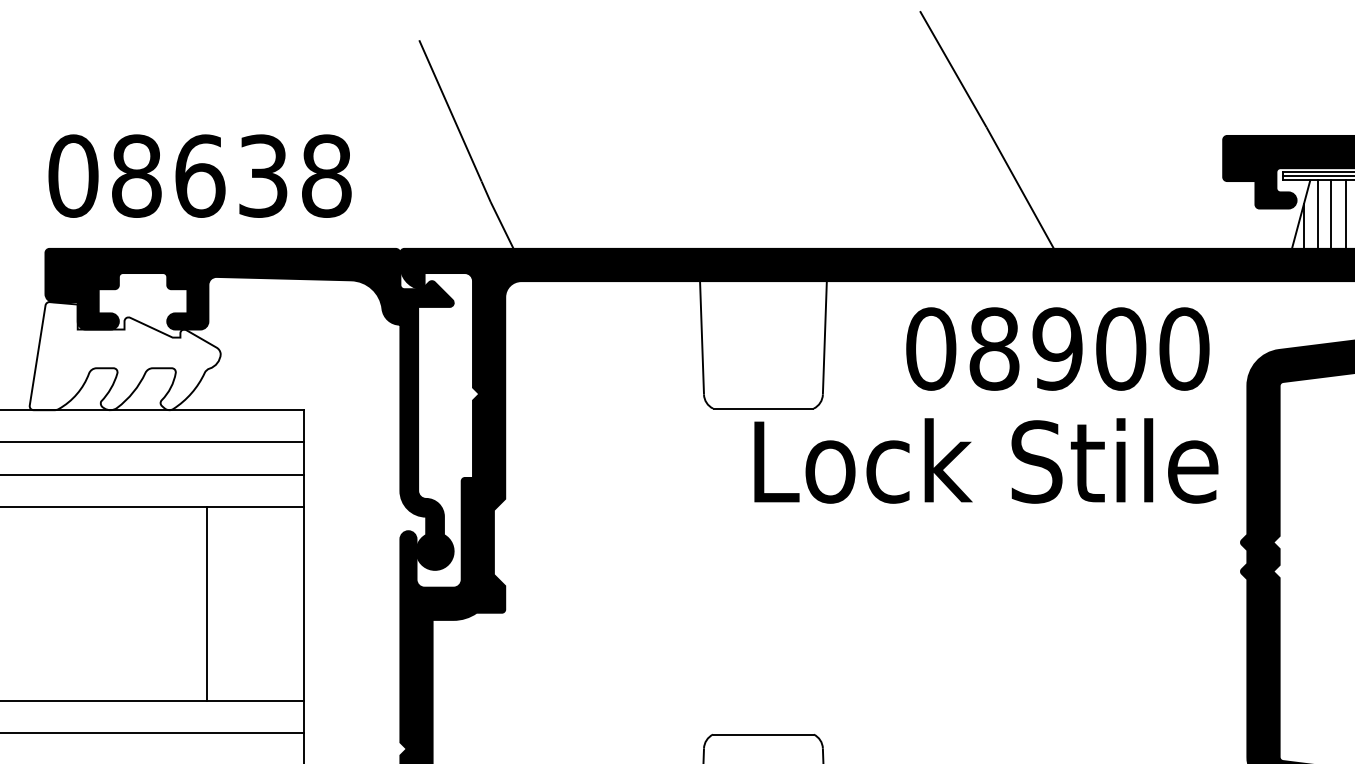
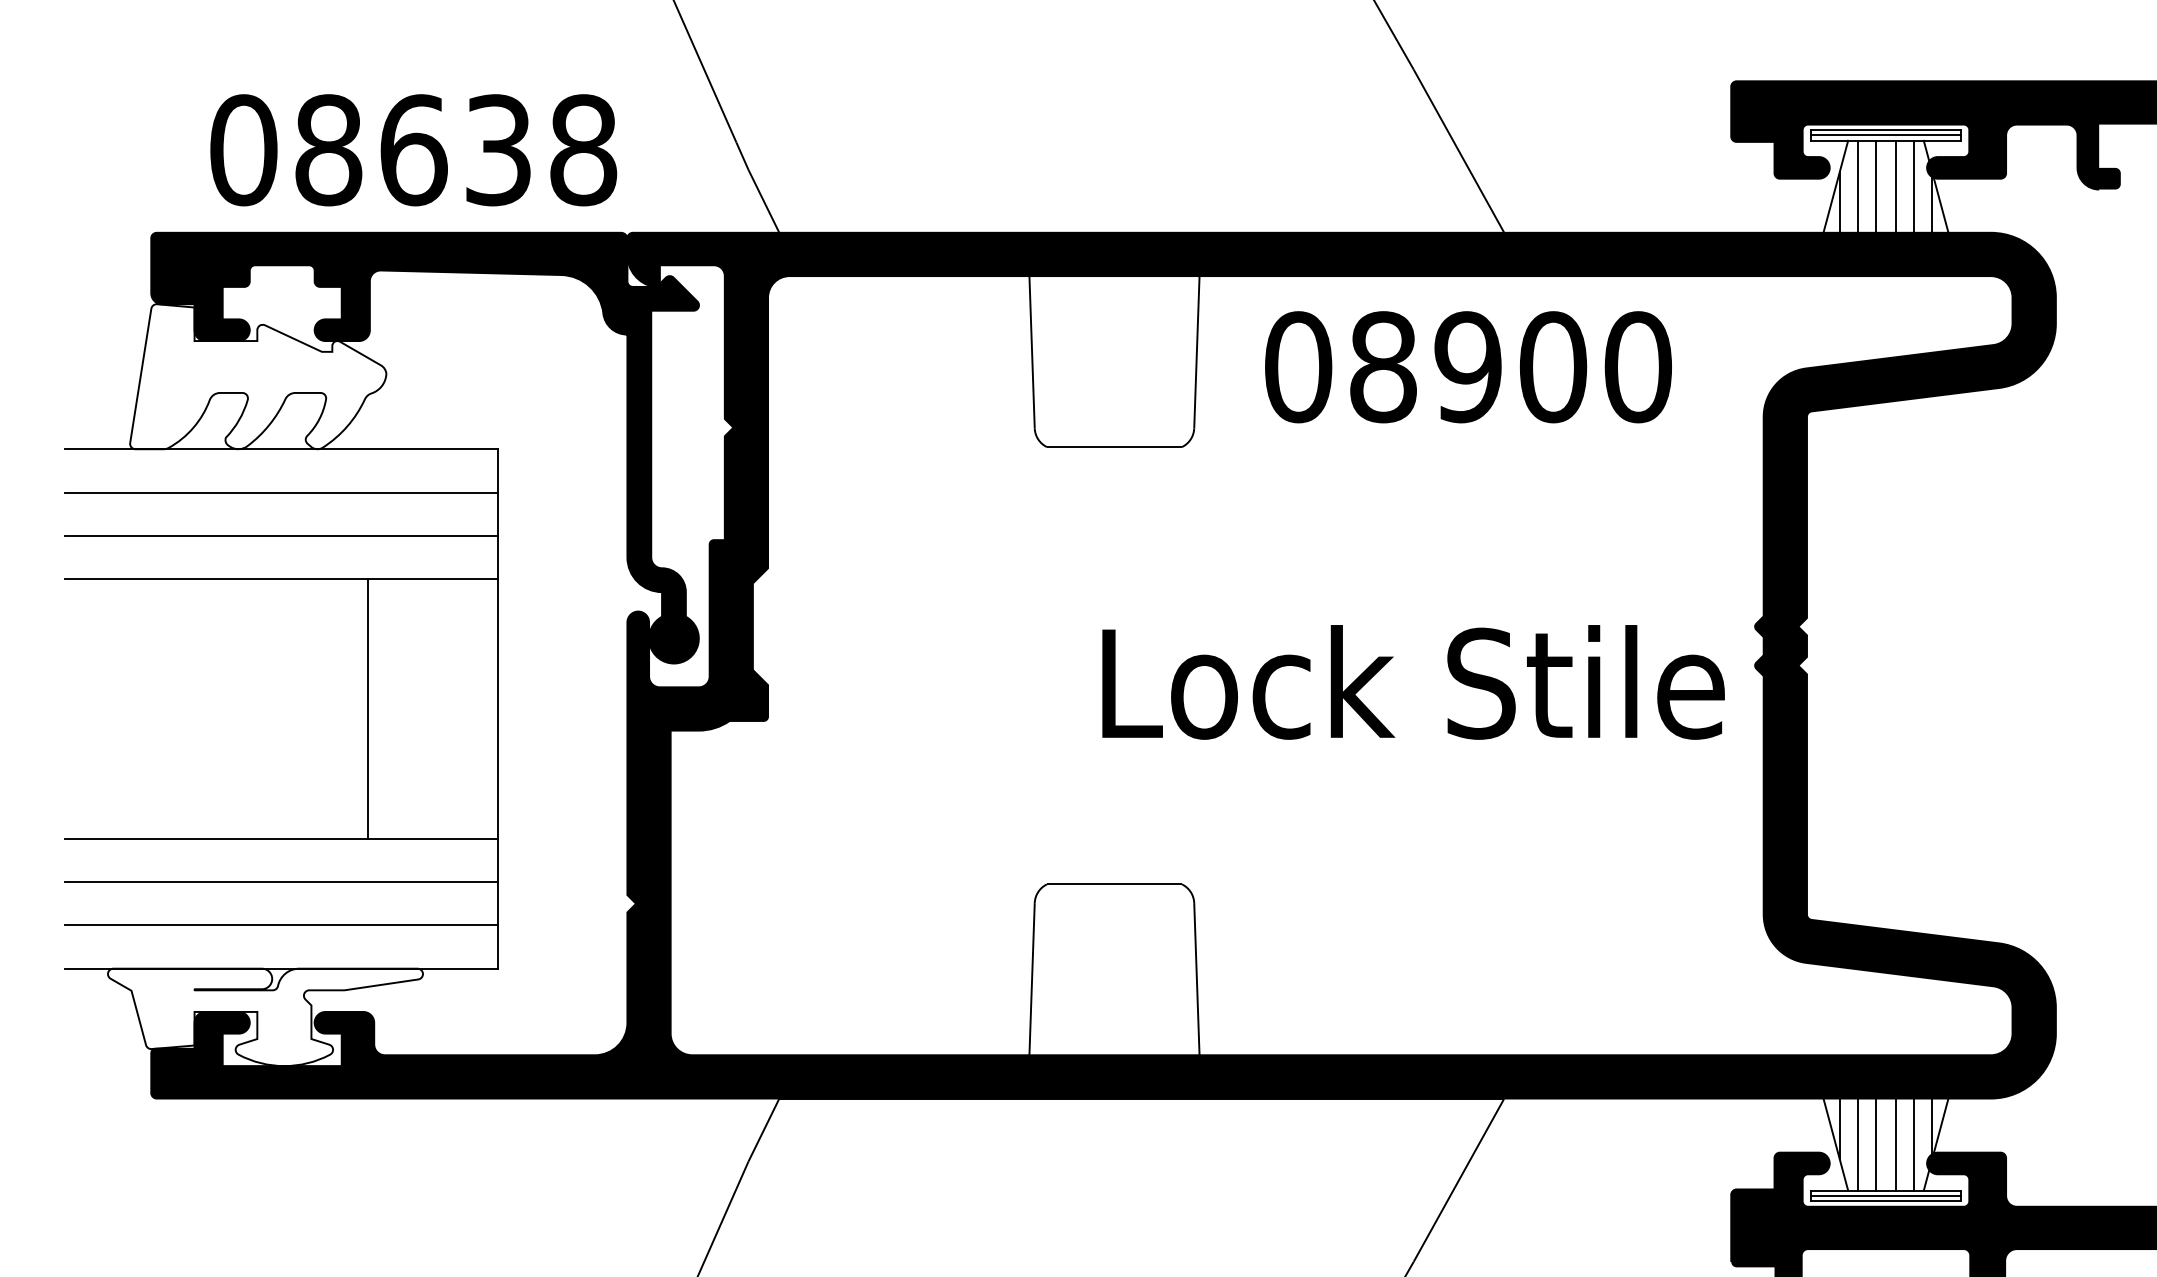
text: (199, 176) -> (413, 150), moved
text: (1057, 349) -> (1468, 367), moved
text: (986, 461) -> (1413, 682), moved

